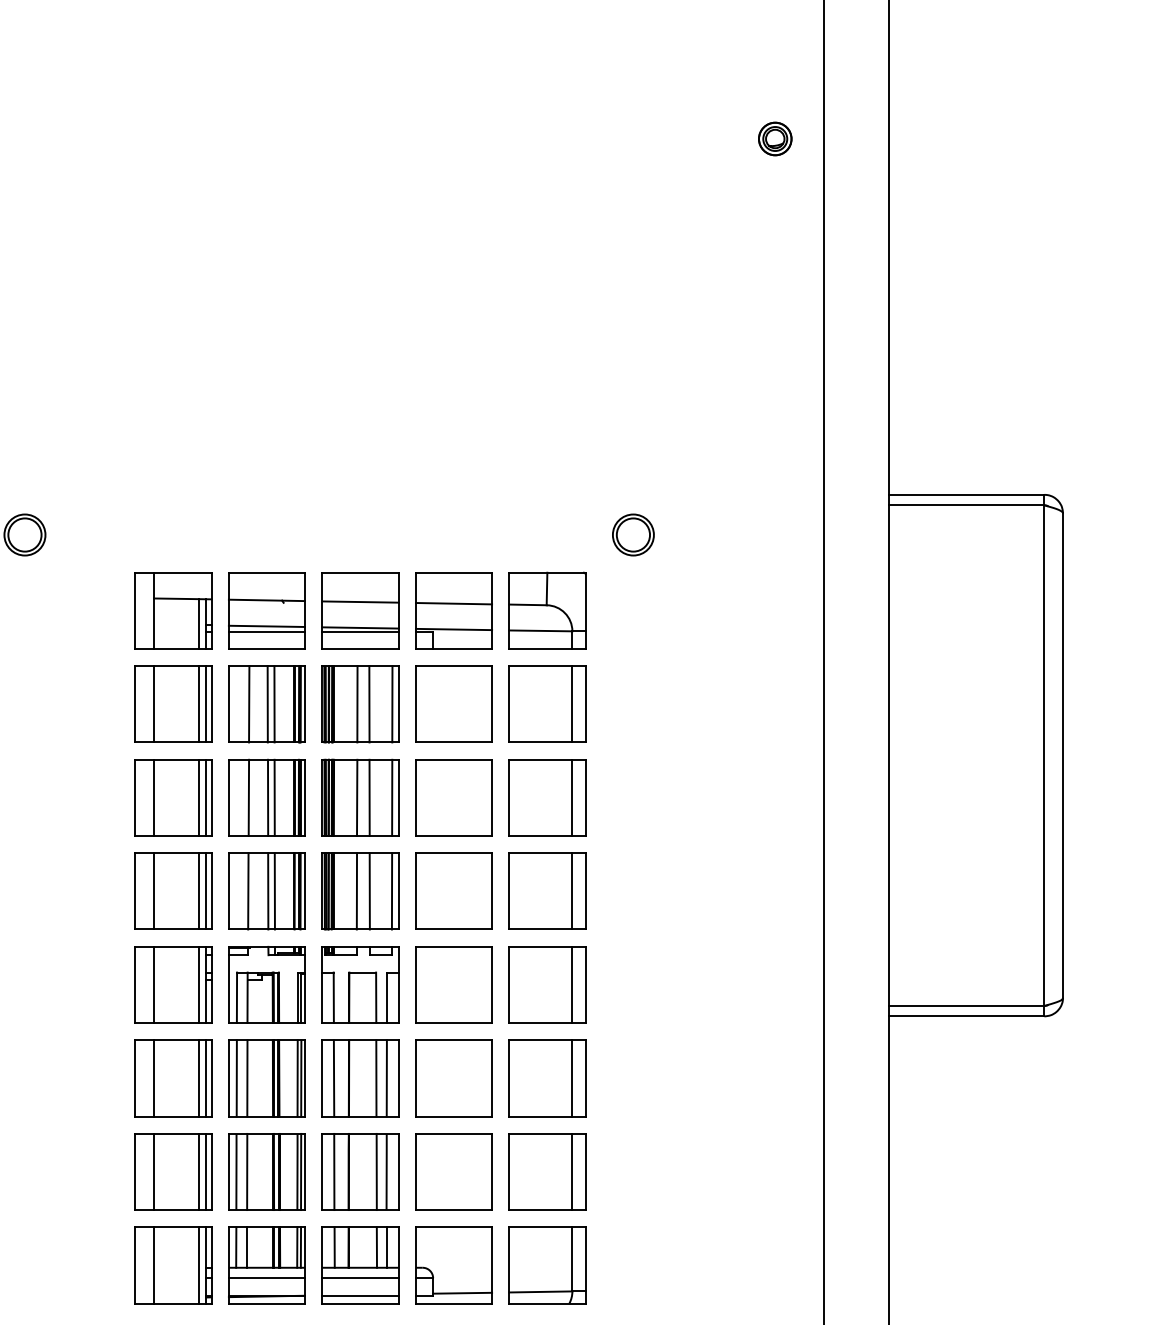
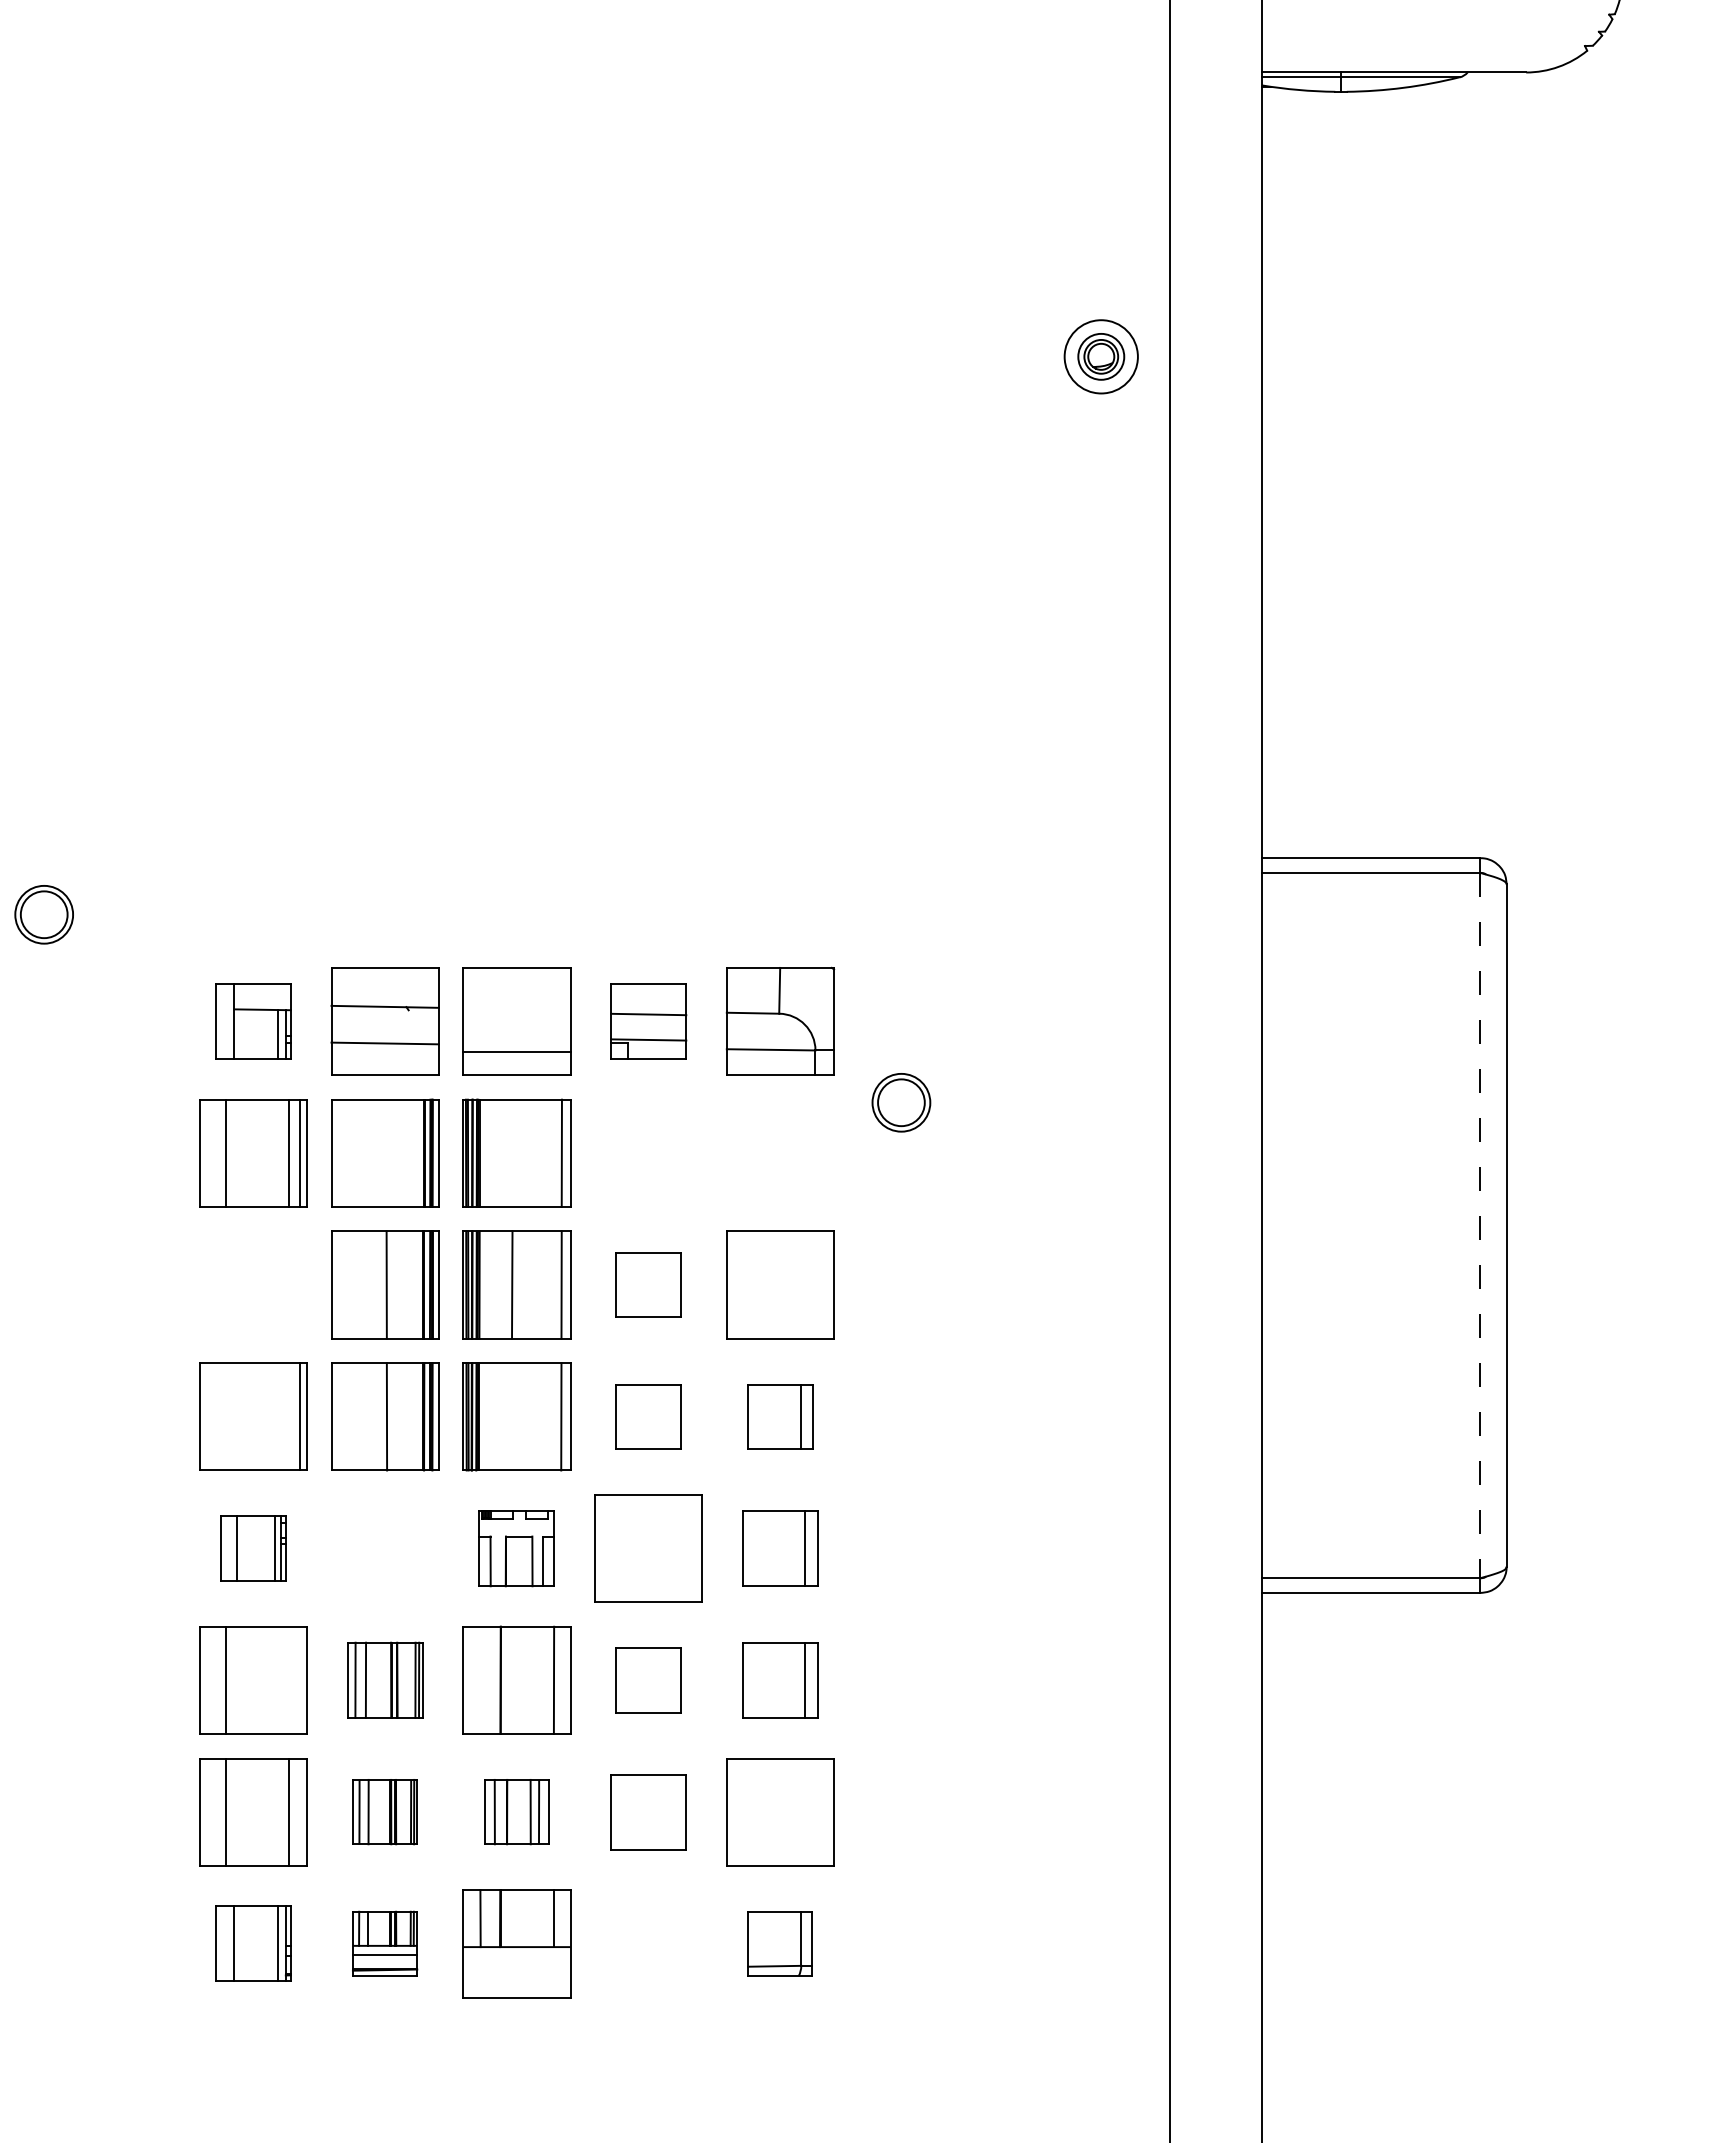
circle: (775, 138) -> (1101, 356), size x1.6
part: (633, 534) -> (901, 1102), moved
line: (360, 602) -> (516, 1009), removed
part: (173, 610) -> (253, 1021), size x0.7
part: (453, 610) -> (648, 1021), size x0.7
line: (360, 627) -> (516, 1045), removed
line: (266, 632) -> (384, 1051), removed
line: (248, 703) -> (359, 1152), removed
line: (267, 703) -> (386, 1152), removed
line: (274, 703) -> (395, 1152), removed
line: (357, 703) -> (512, 1152), removed
line: (369, 703) -> (529, 1152), removed
part: (453, 704) -> (648, 1153), removed
part: (547, 704) -> (780, 1153), removed
line: (1044, 755) -> (1480, 1225), solid -> dashed
part: (173, 797) -> (253, 1284), removed
line: (248, 797) -> (359, 1284), removed
line: (274, 797) -> (395, 1284), removed
line: (369, 797) -> (529, 1284), removed
part: (453, 797) -> (648, 1284), size x0.6
line: (572, 797) -> (815, 1284), removed
line: (153, 891) -> (225, 1416), removed
line: (198, 891) -> (288, 1416), removed
line: (248, 891) -> (358, 1416), removed
line: (275, 891) -> (396, 1416), removed
line: (356, 891) -> (511, 1416), removed
line: (369, 891) -> (529, 1416), removed
part: (453, 891) -> (648, 1416), size x0.6
part: (547, 891) -> (780, 1416), size x0.6
part: (173, 984) -> (253, 1548), size x0.6
part: (267, 984) -> (385, 1548), removed
part: (360, 984) -> (516, 1548), size x0.7
part: (547, 984) -> (780, 1548), size x0.7
part: (267, 1077) -> (385, 1679), size x0.7
line: (198, 1078) -> (288, 1680), removed
line: (206, 1078) -> (299, 1680), removed
line: (333, 1078) -> (479, 1680), removed
line: (376, 1078) -> (539, 1680), removed
part: (453, 1078) -> (648, 1680), size x0.6
part: (547, 1078) -> (780, 1680), size x0.7
line: (206, 1171) -> (299, 1811), removed
part: (267, 1171) -> (385, 1811), size x0.6
part: (360, 1171) -> (516, 1811), size x0.6
line: (572, 1171) -> (815, 1811), removed
part: (453, 1172) -> (648, 1812), size x0.7
line: (376, 1247) -> (539, 1918), removed
part: (173, 1265) -> (253, 1943), size x0.7
part: (266, 1265) -> (384, 1943), size x0.6
part: (453, 1265) -> (648, 1943), removed
part: (546, 1265) -> (779, 1943), size x0.6
line: (360, 1277) -> (516, 1961), removed
line: (360, 1295) -> (516, 1986), removed

